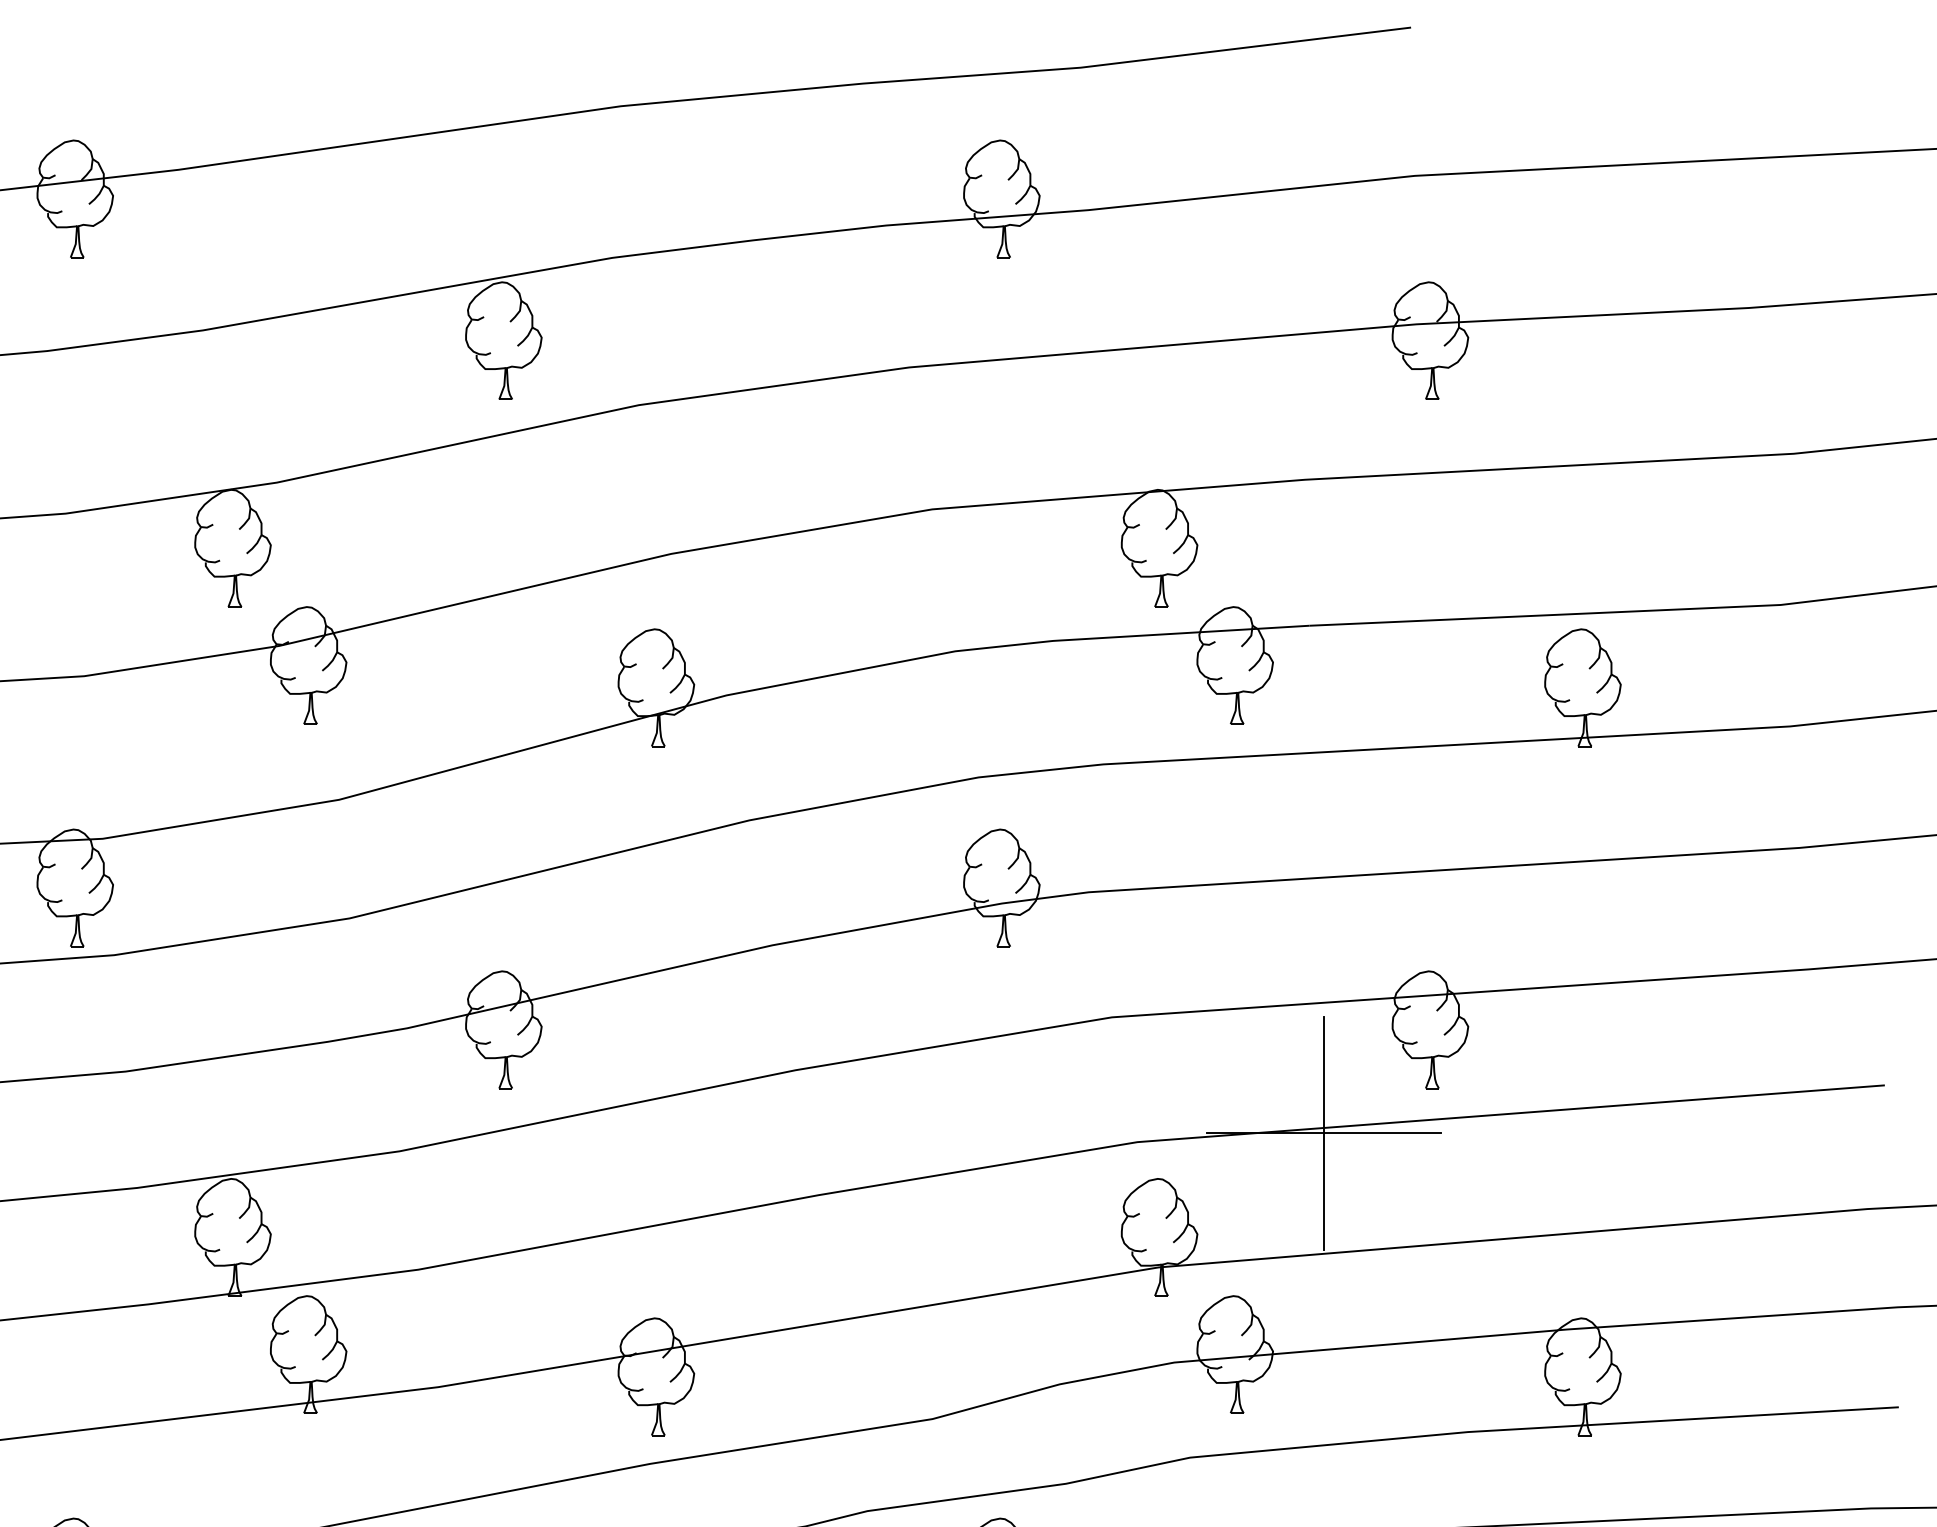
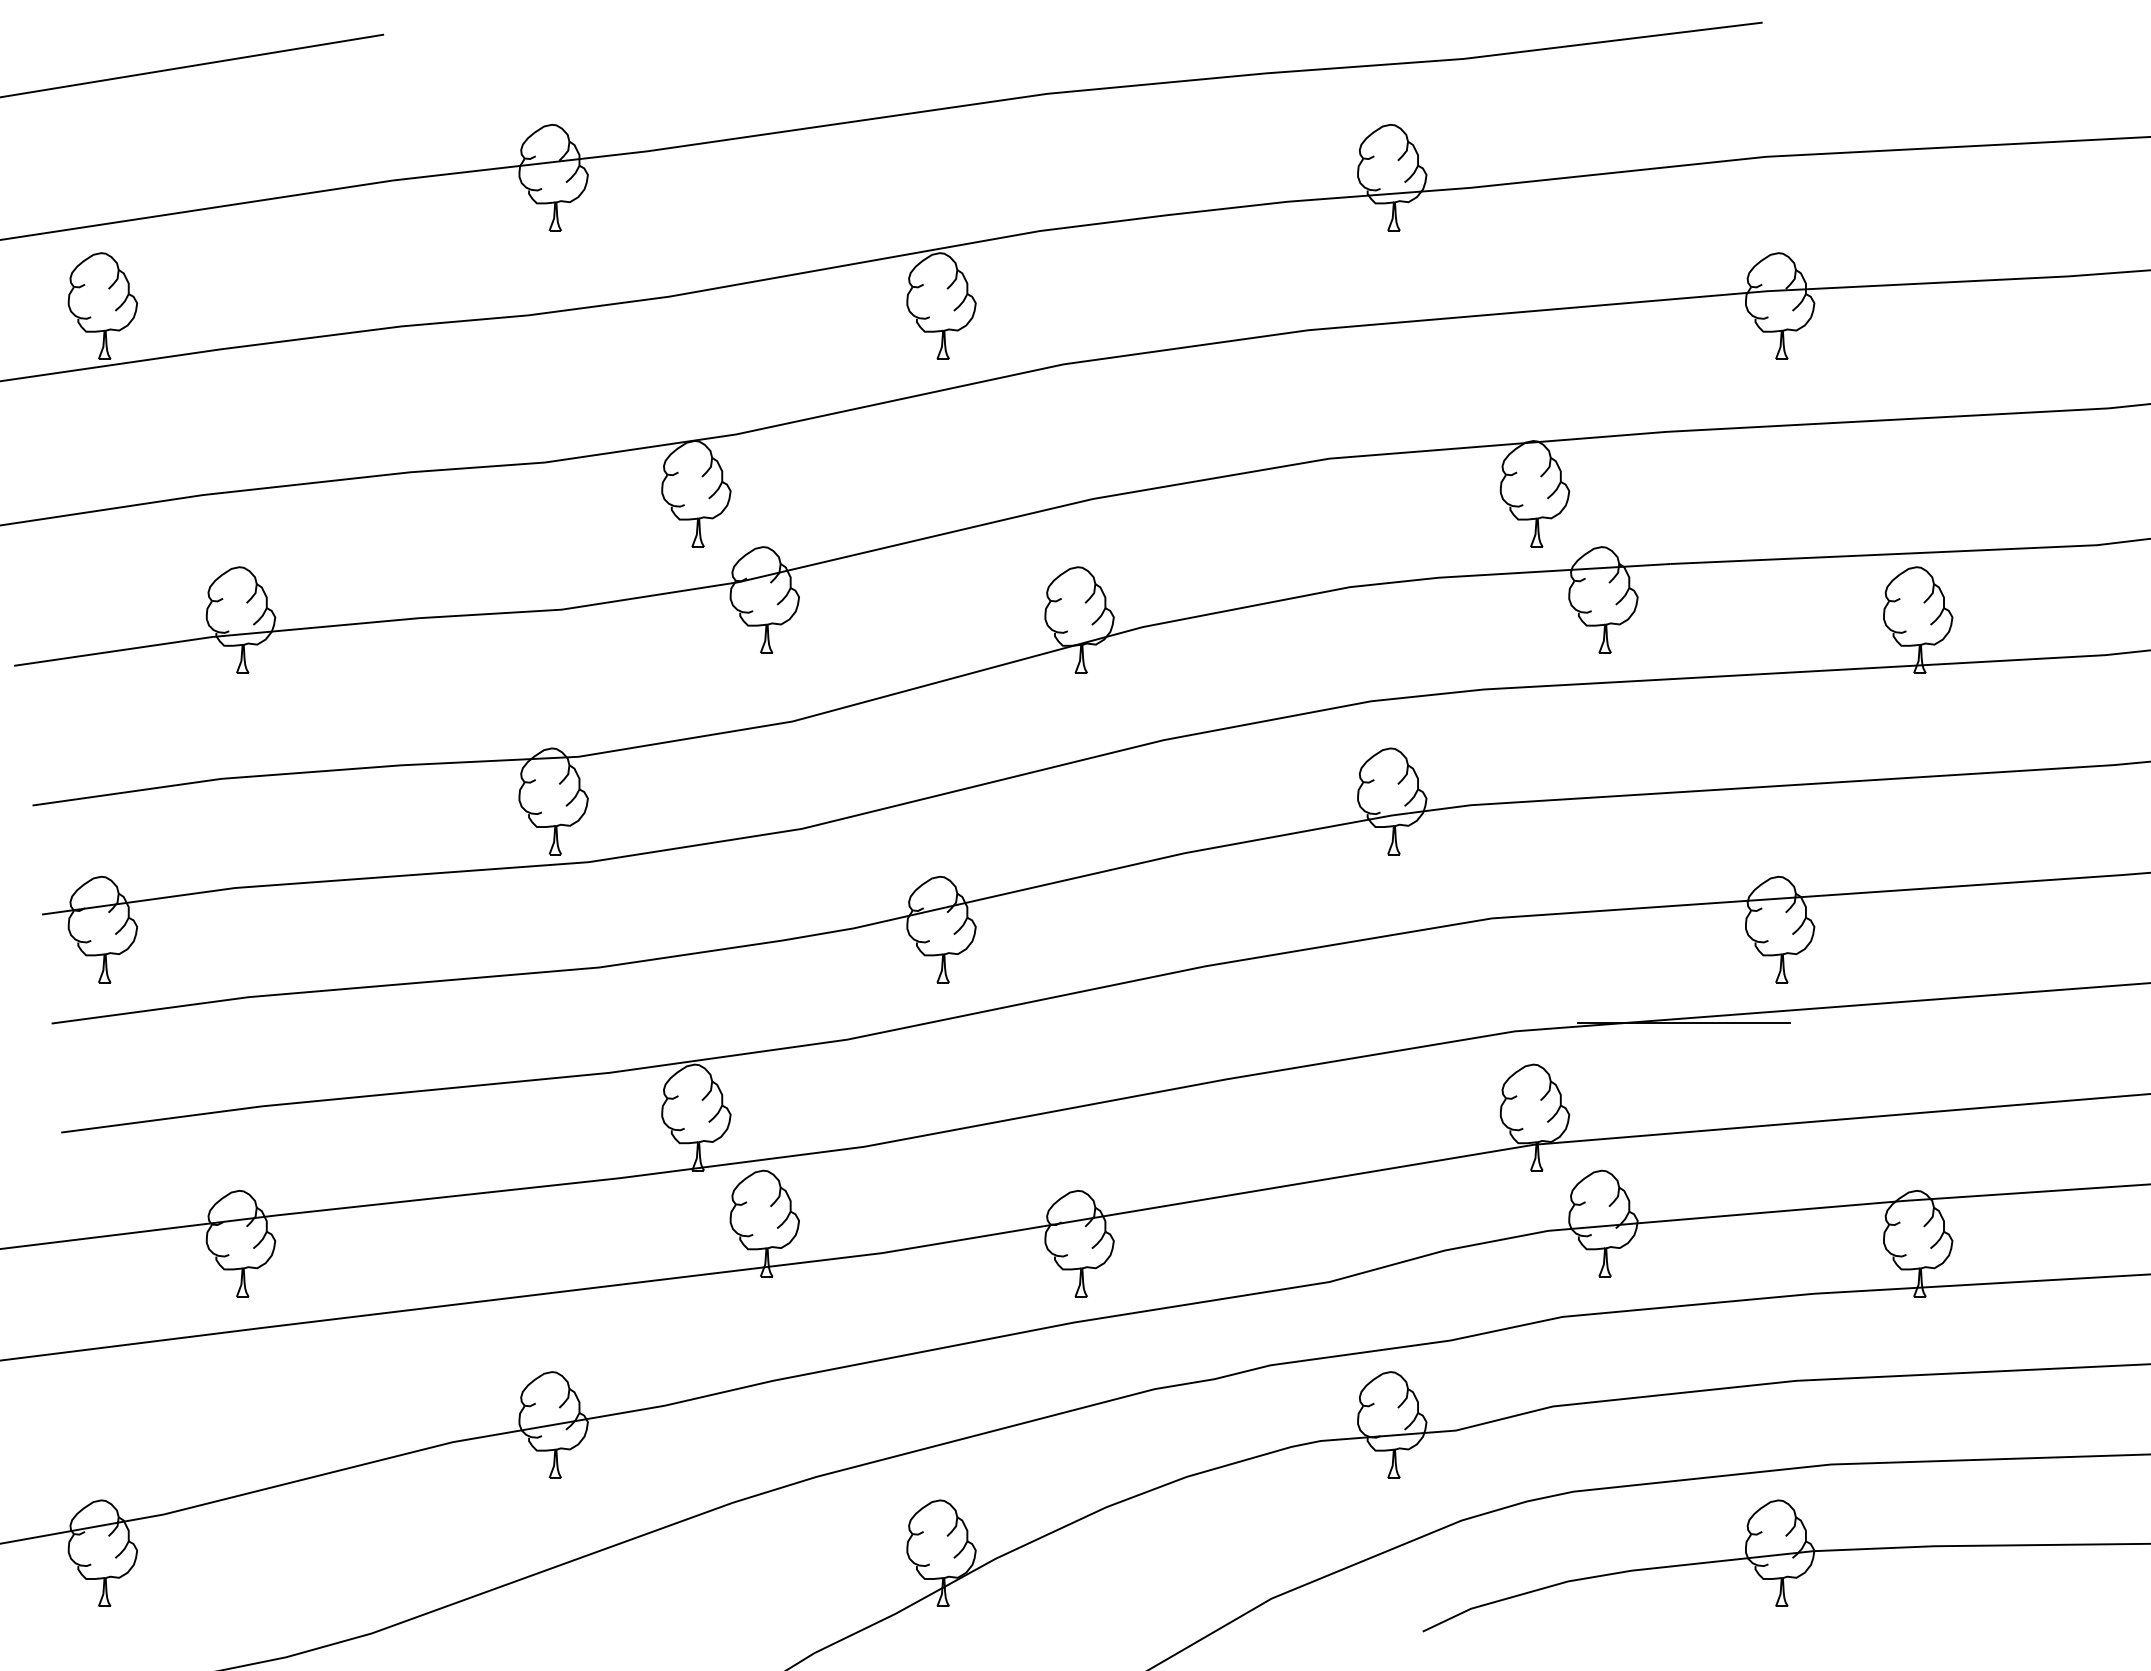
line: (1323, 1133) -> (1683, 1023), removed

